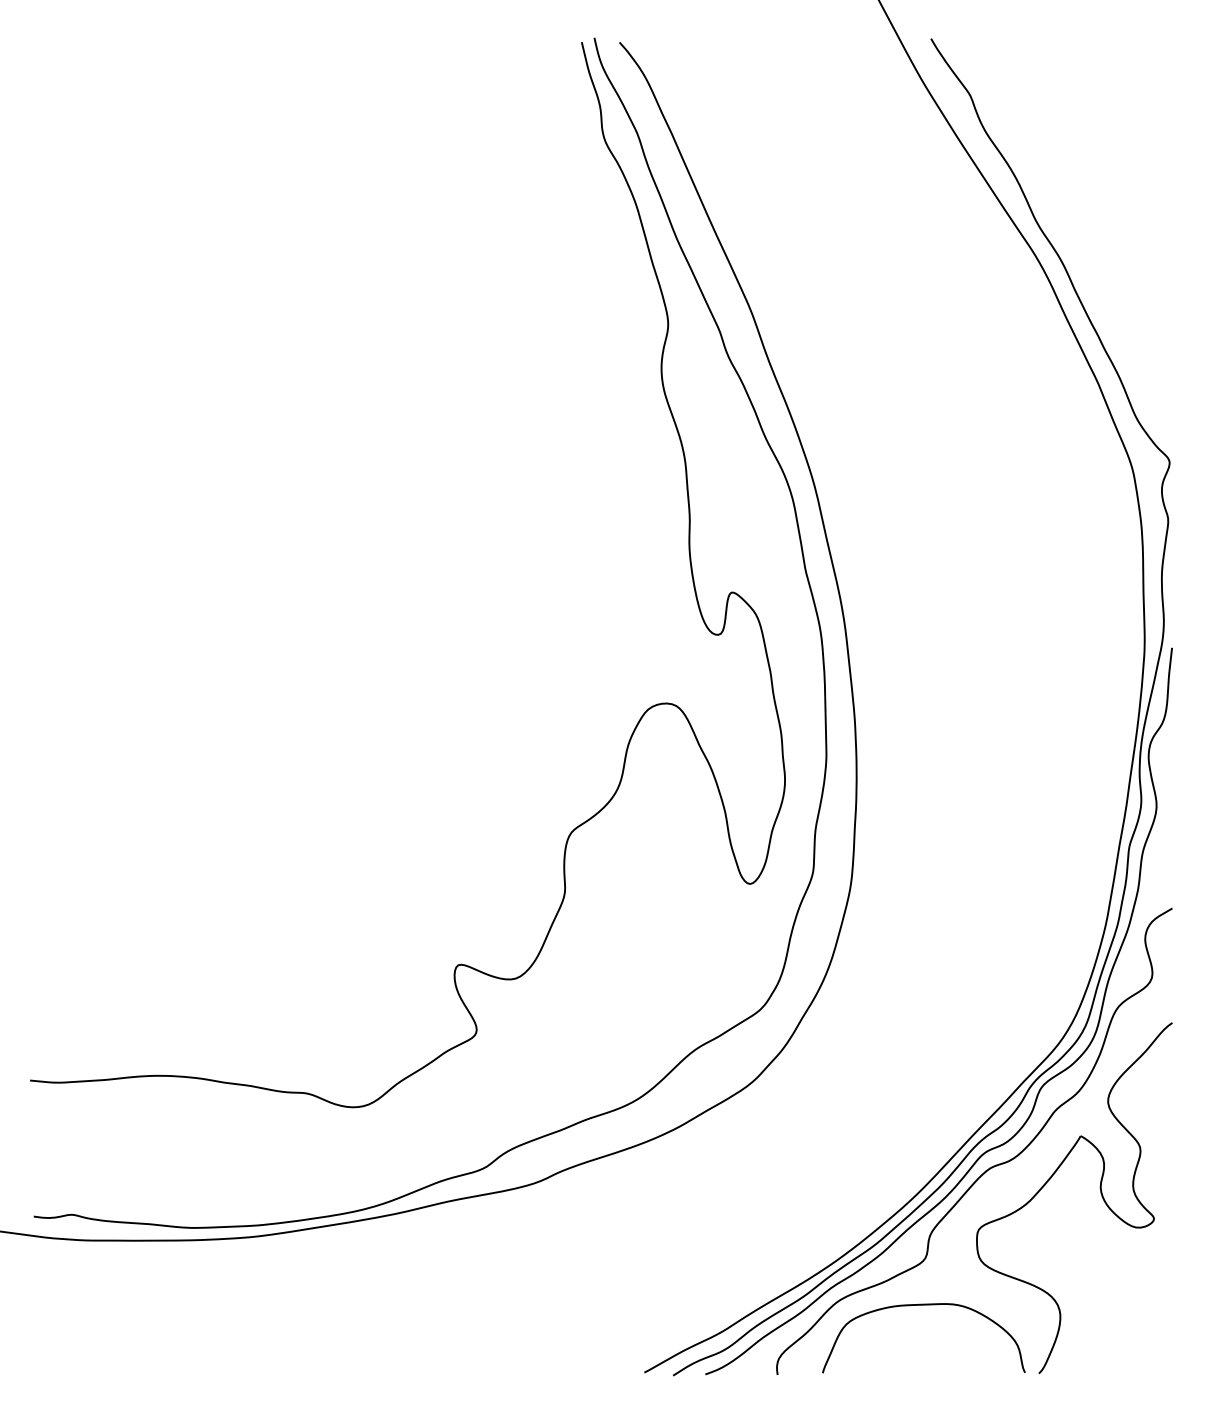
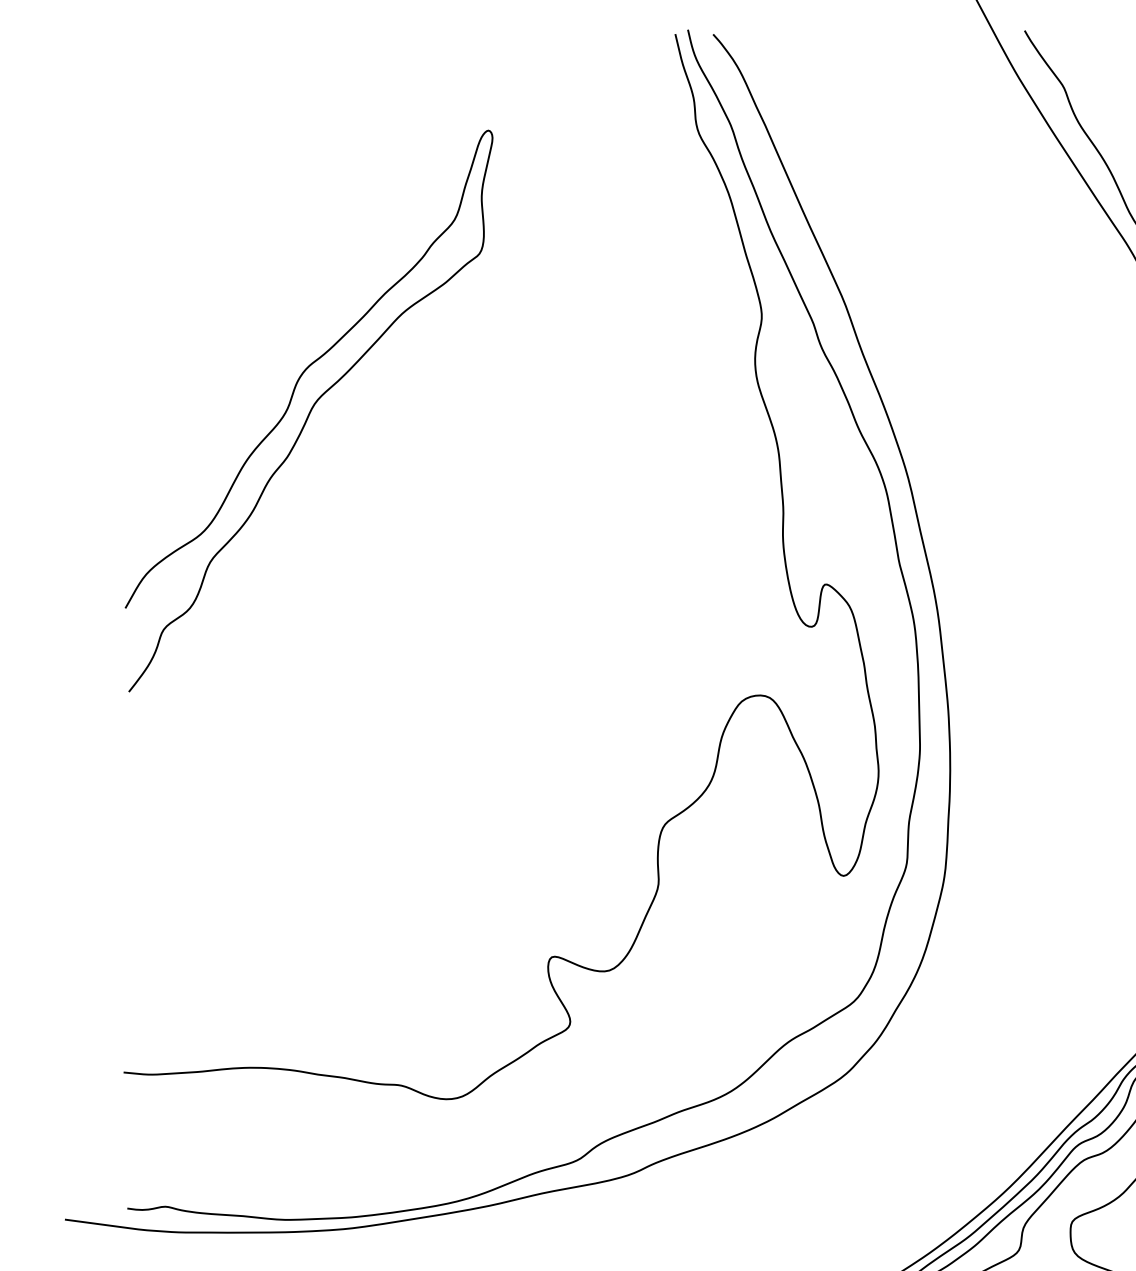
curve: (216, 418) -> (310, 410), added

